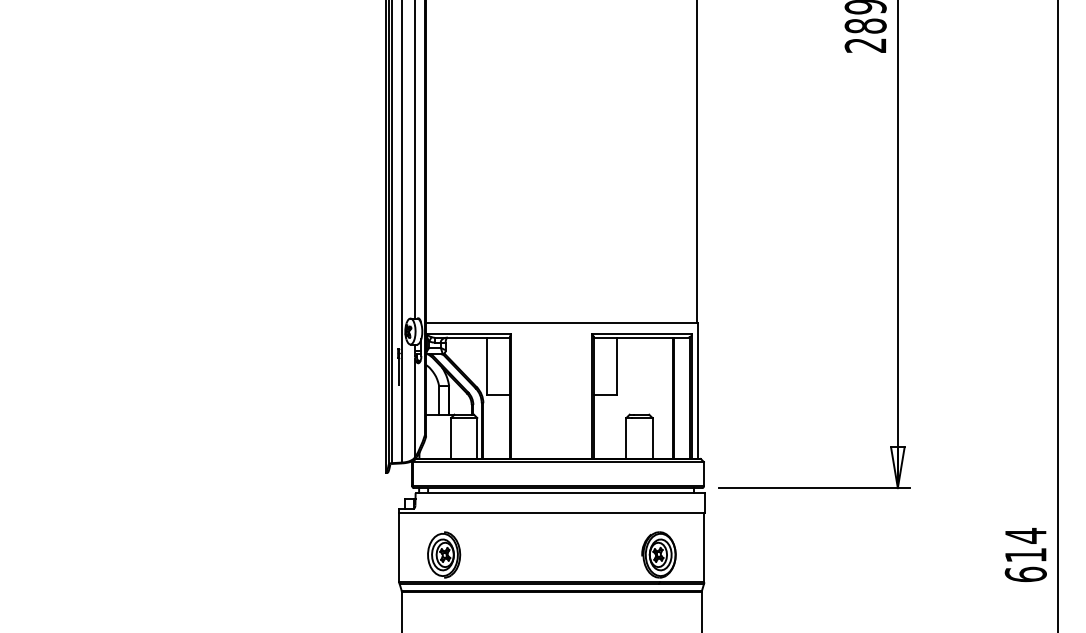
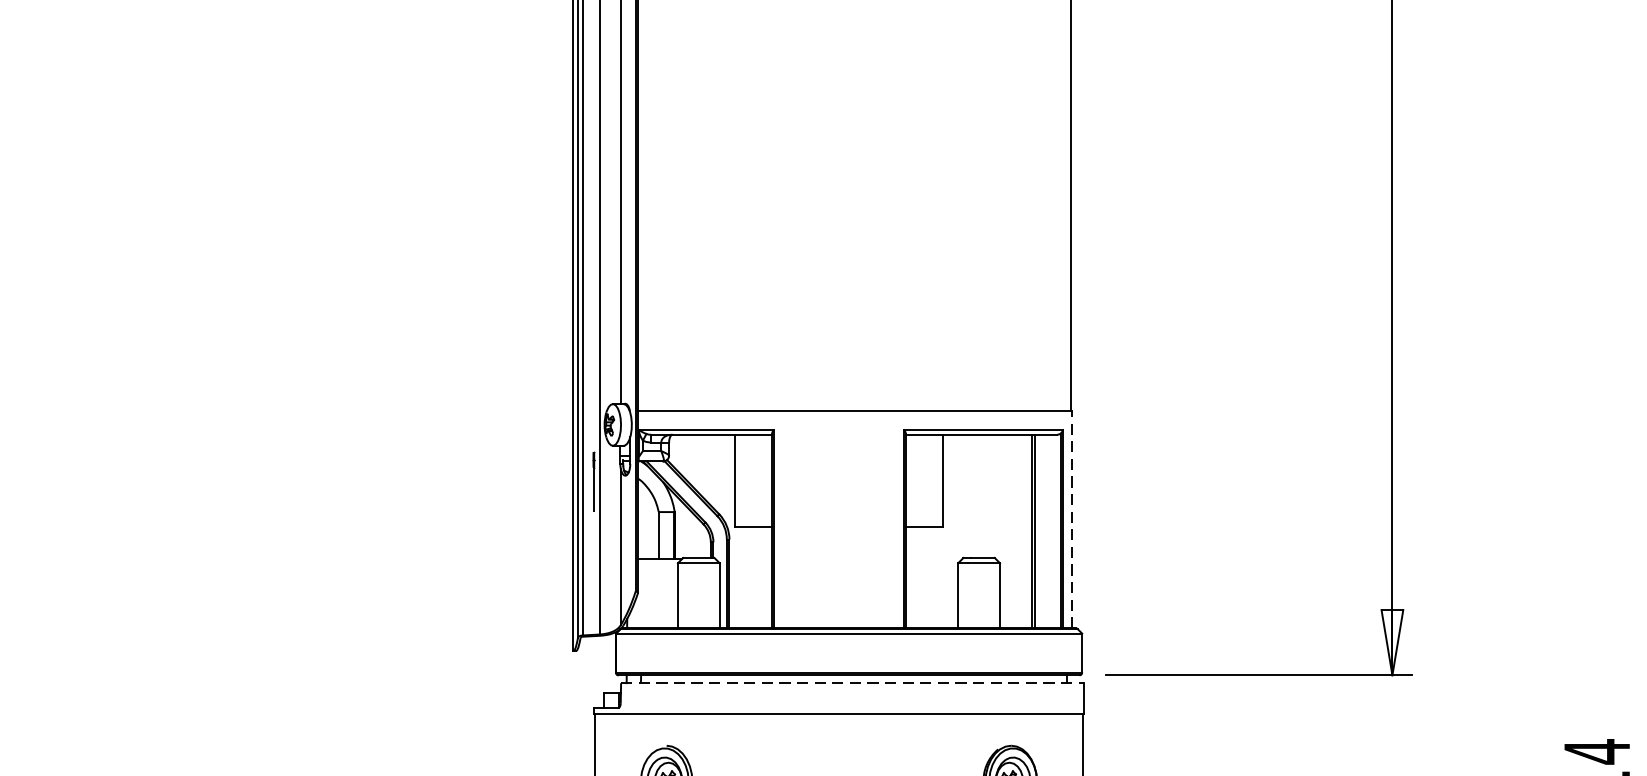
line: (697, 390) -> (1071, 519), solid -> dashed
line: (560, 492) -> (852, 682), solid -> dashed

